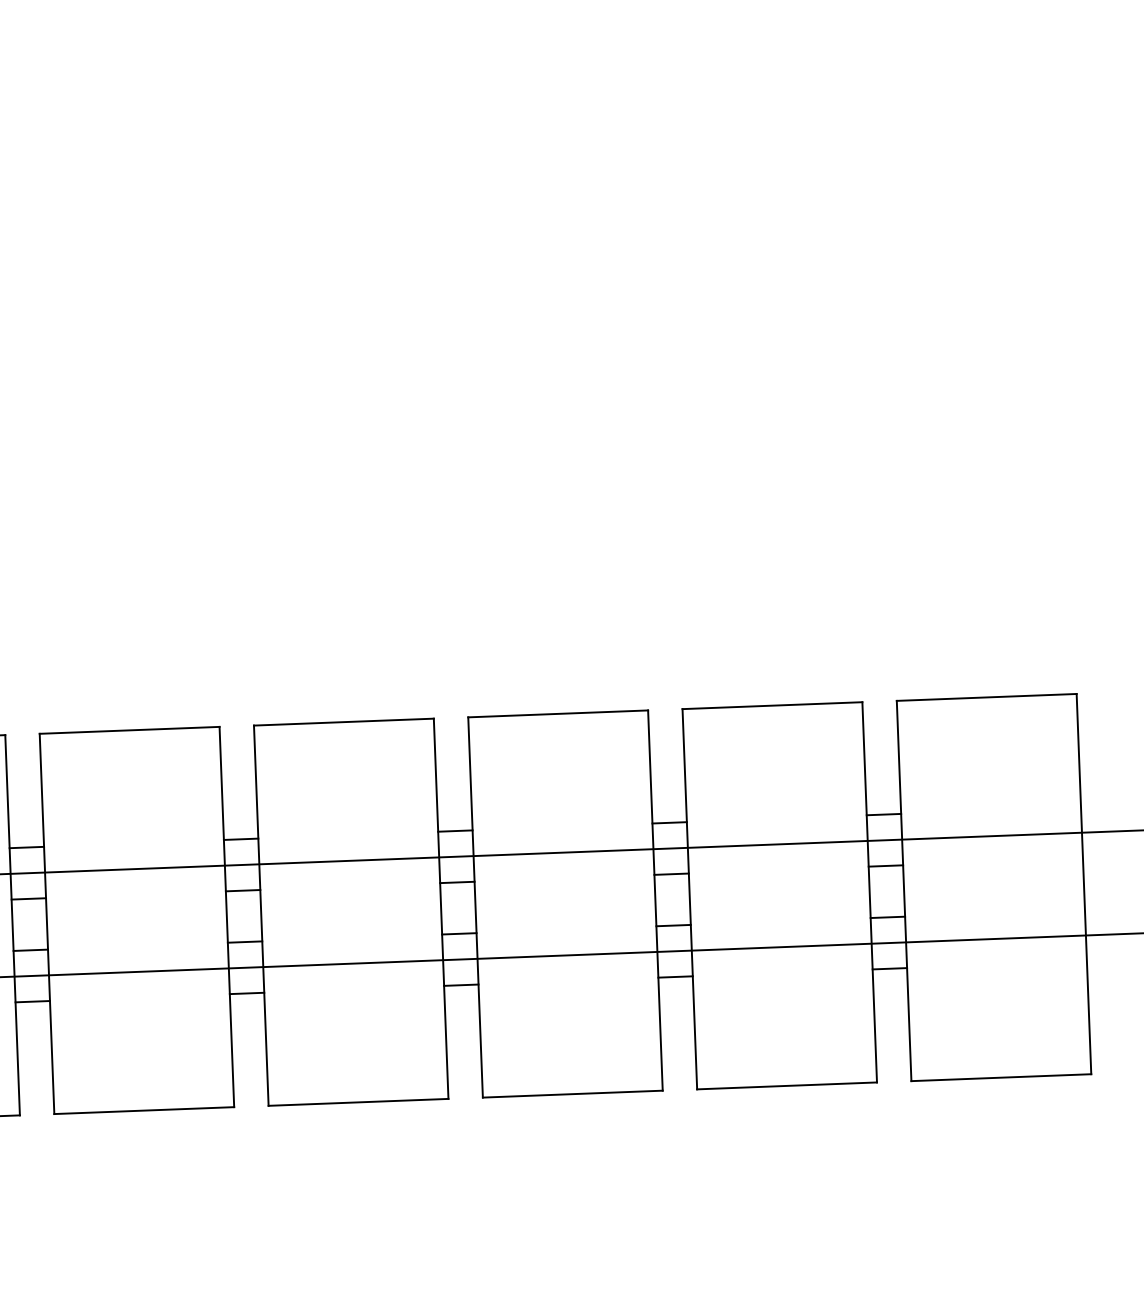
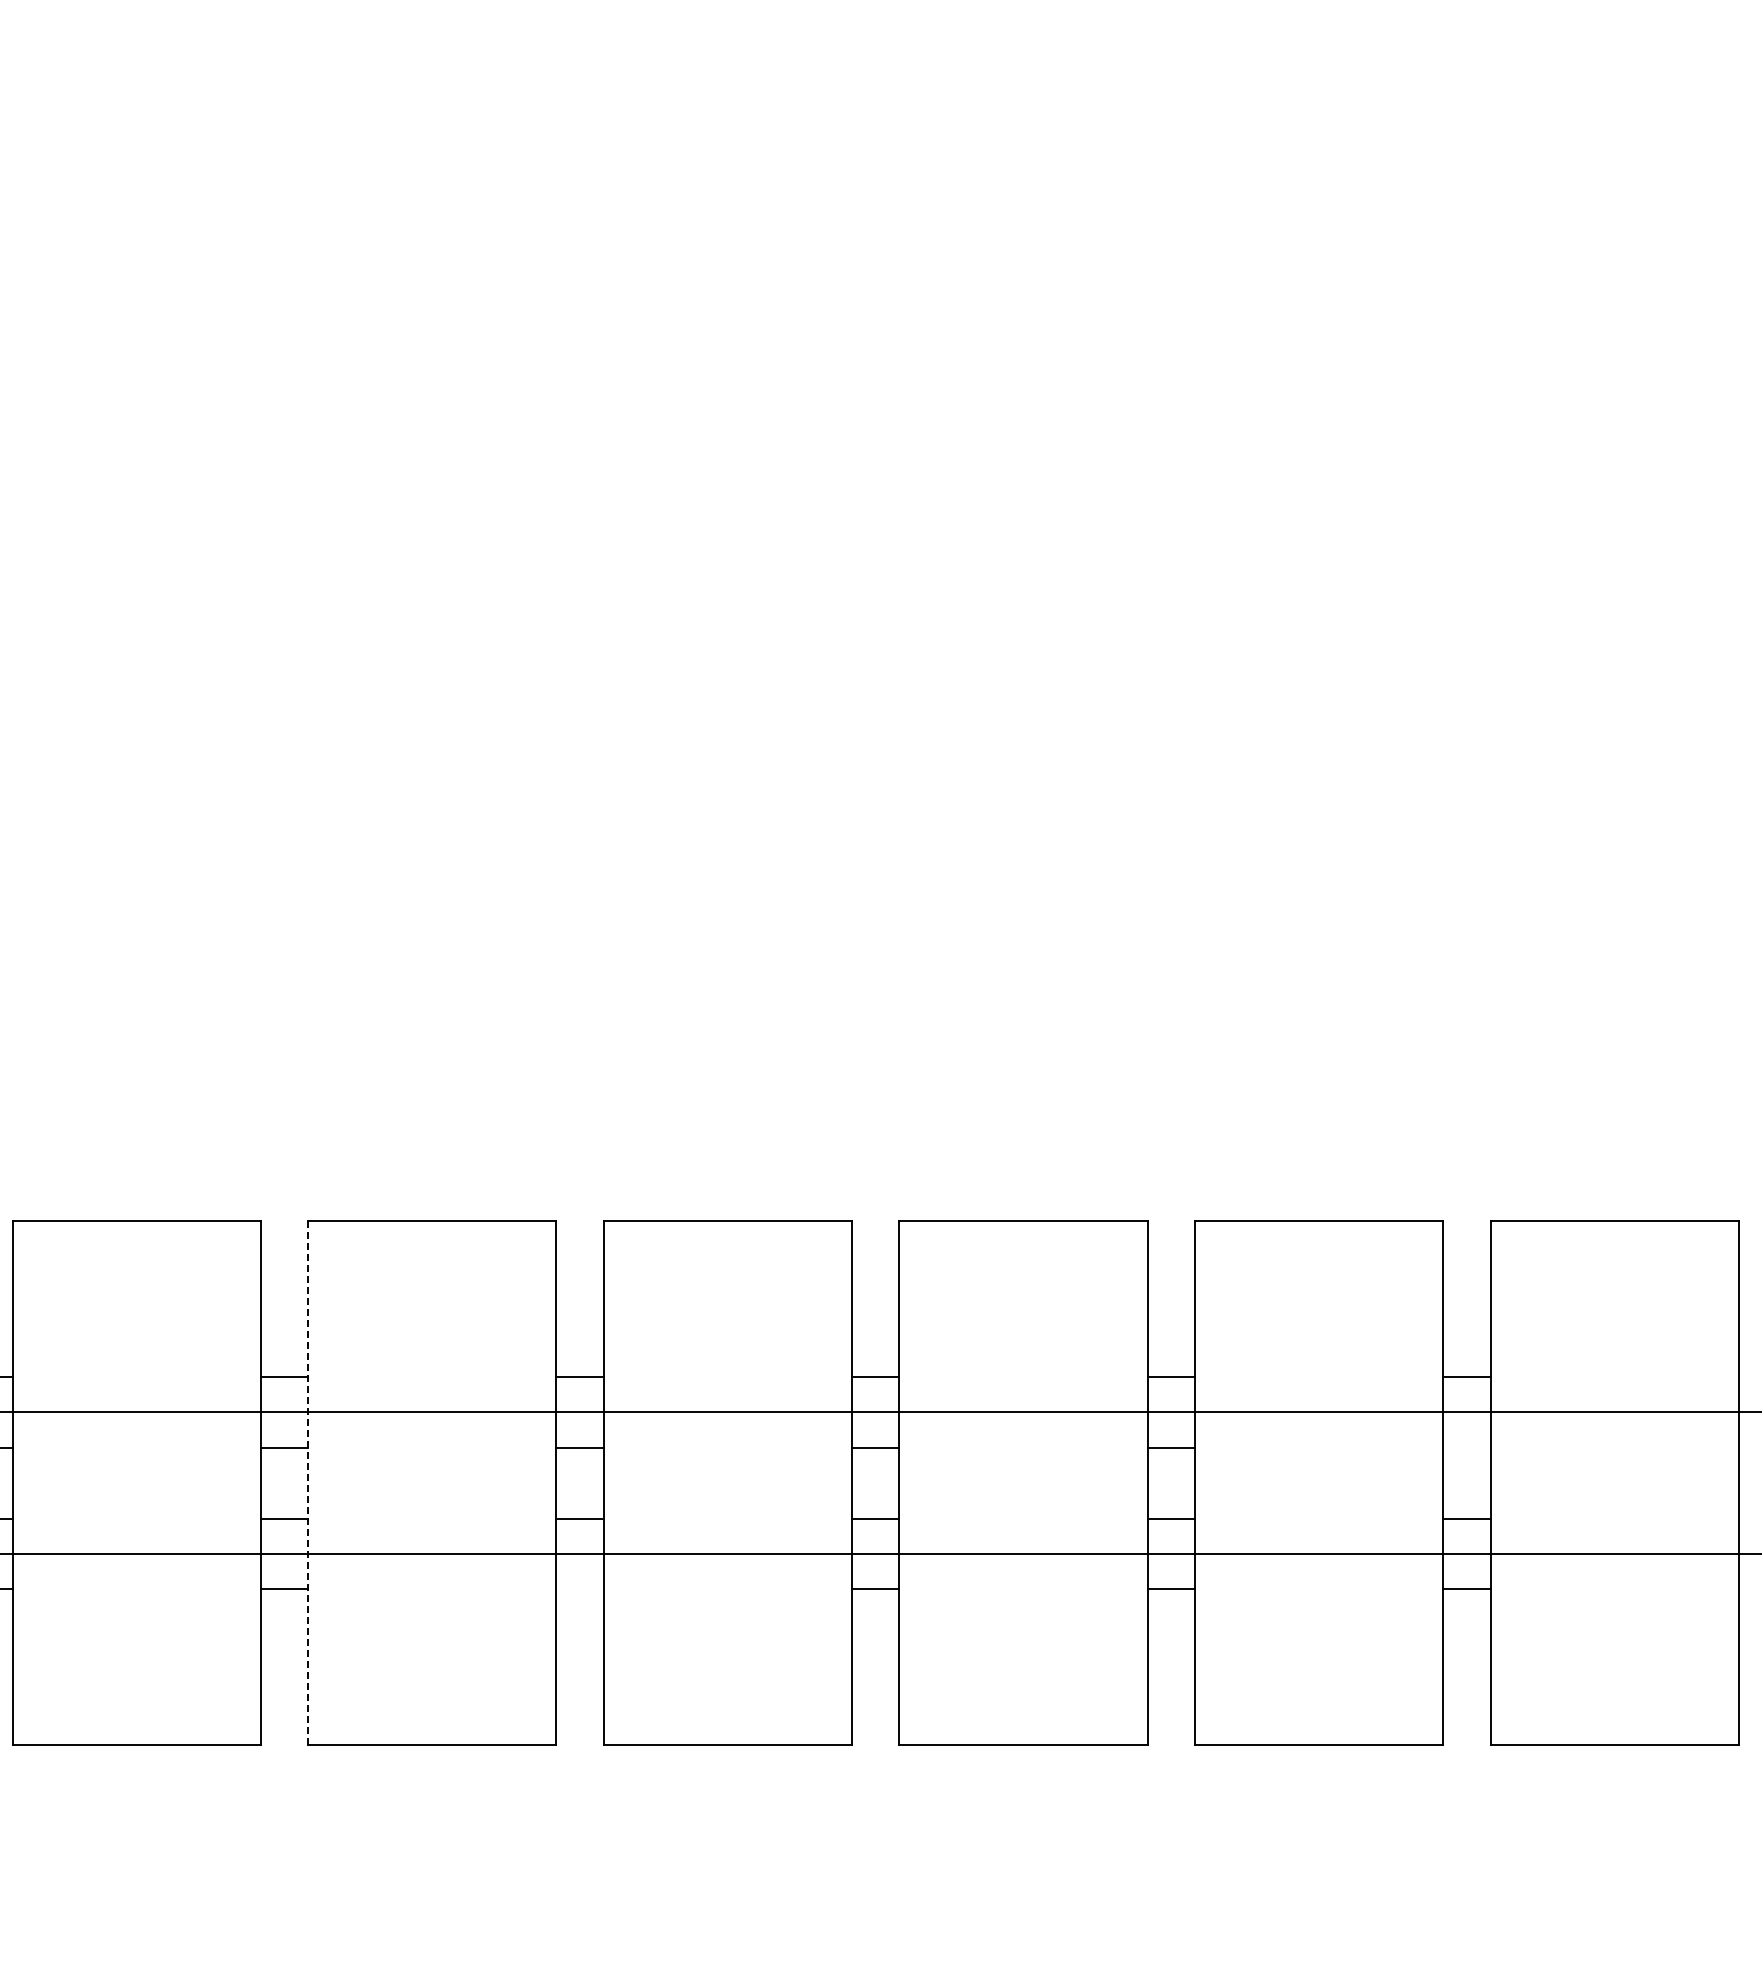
line: (885, 865) -> (1466, 1447), removed
line: (47, 924) -> (308, 1483), solid -> dashed
line: (246, 993) -> (579, 1589), removed

